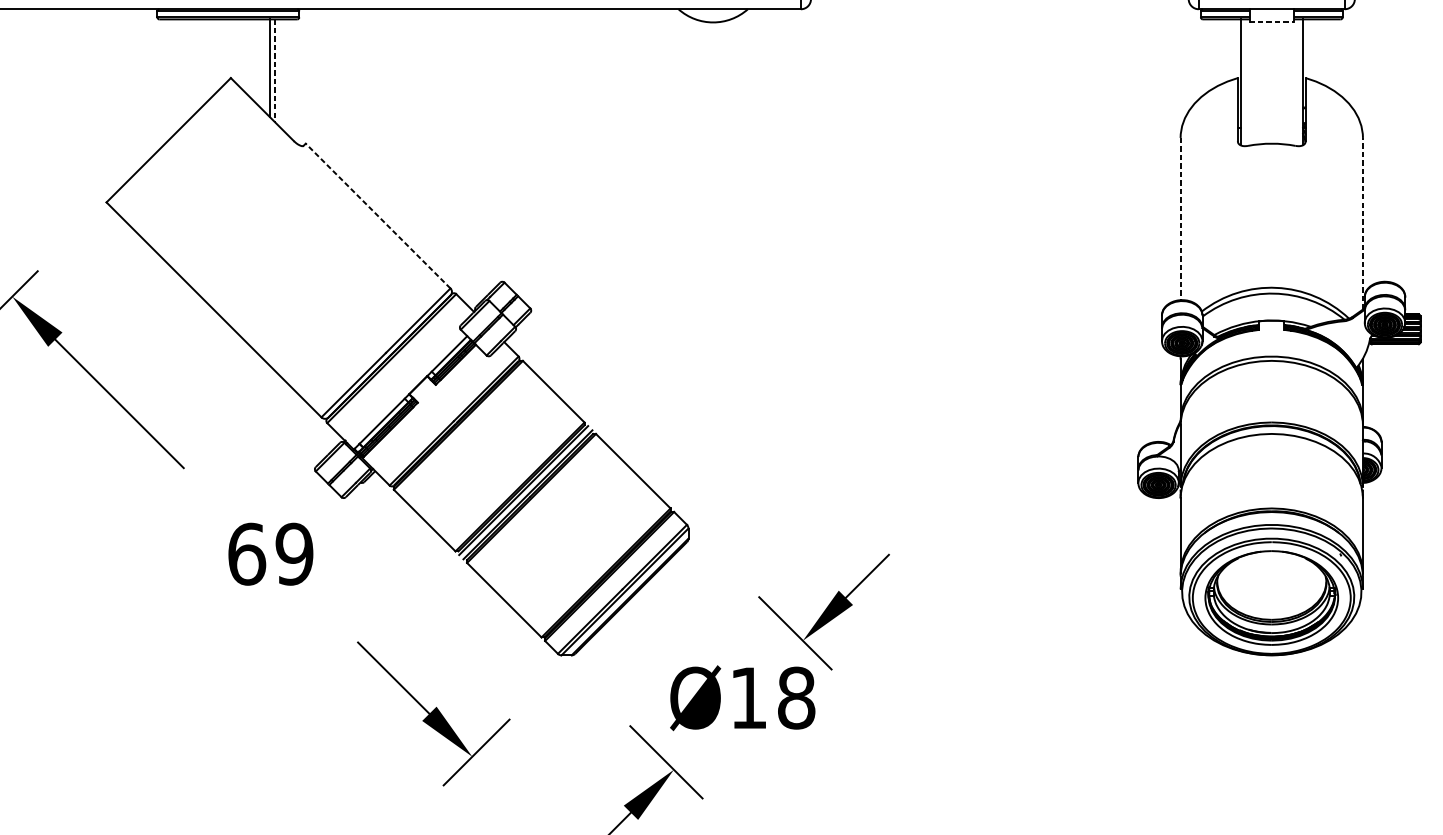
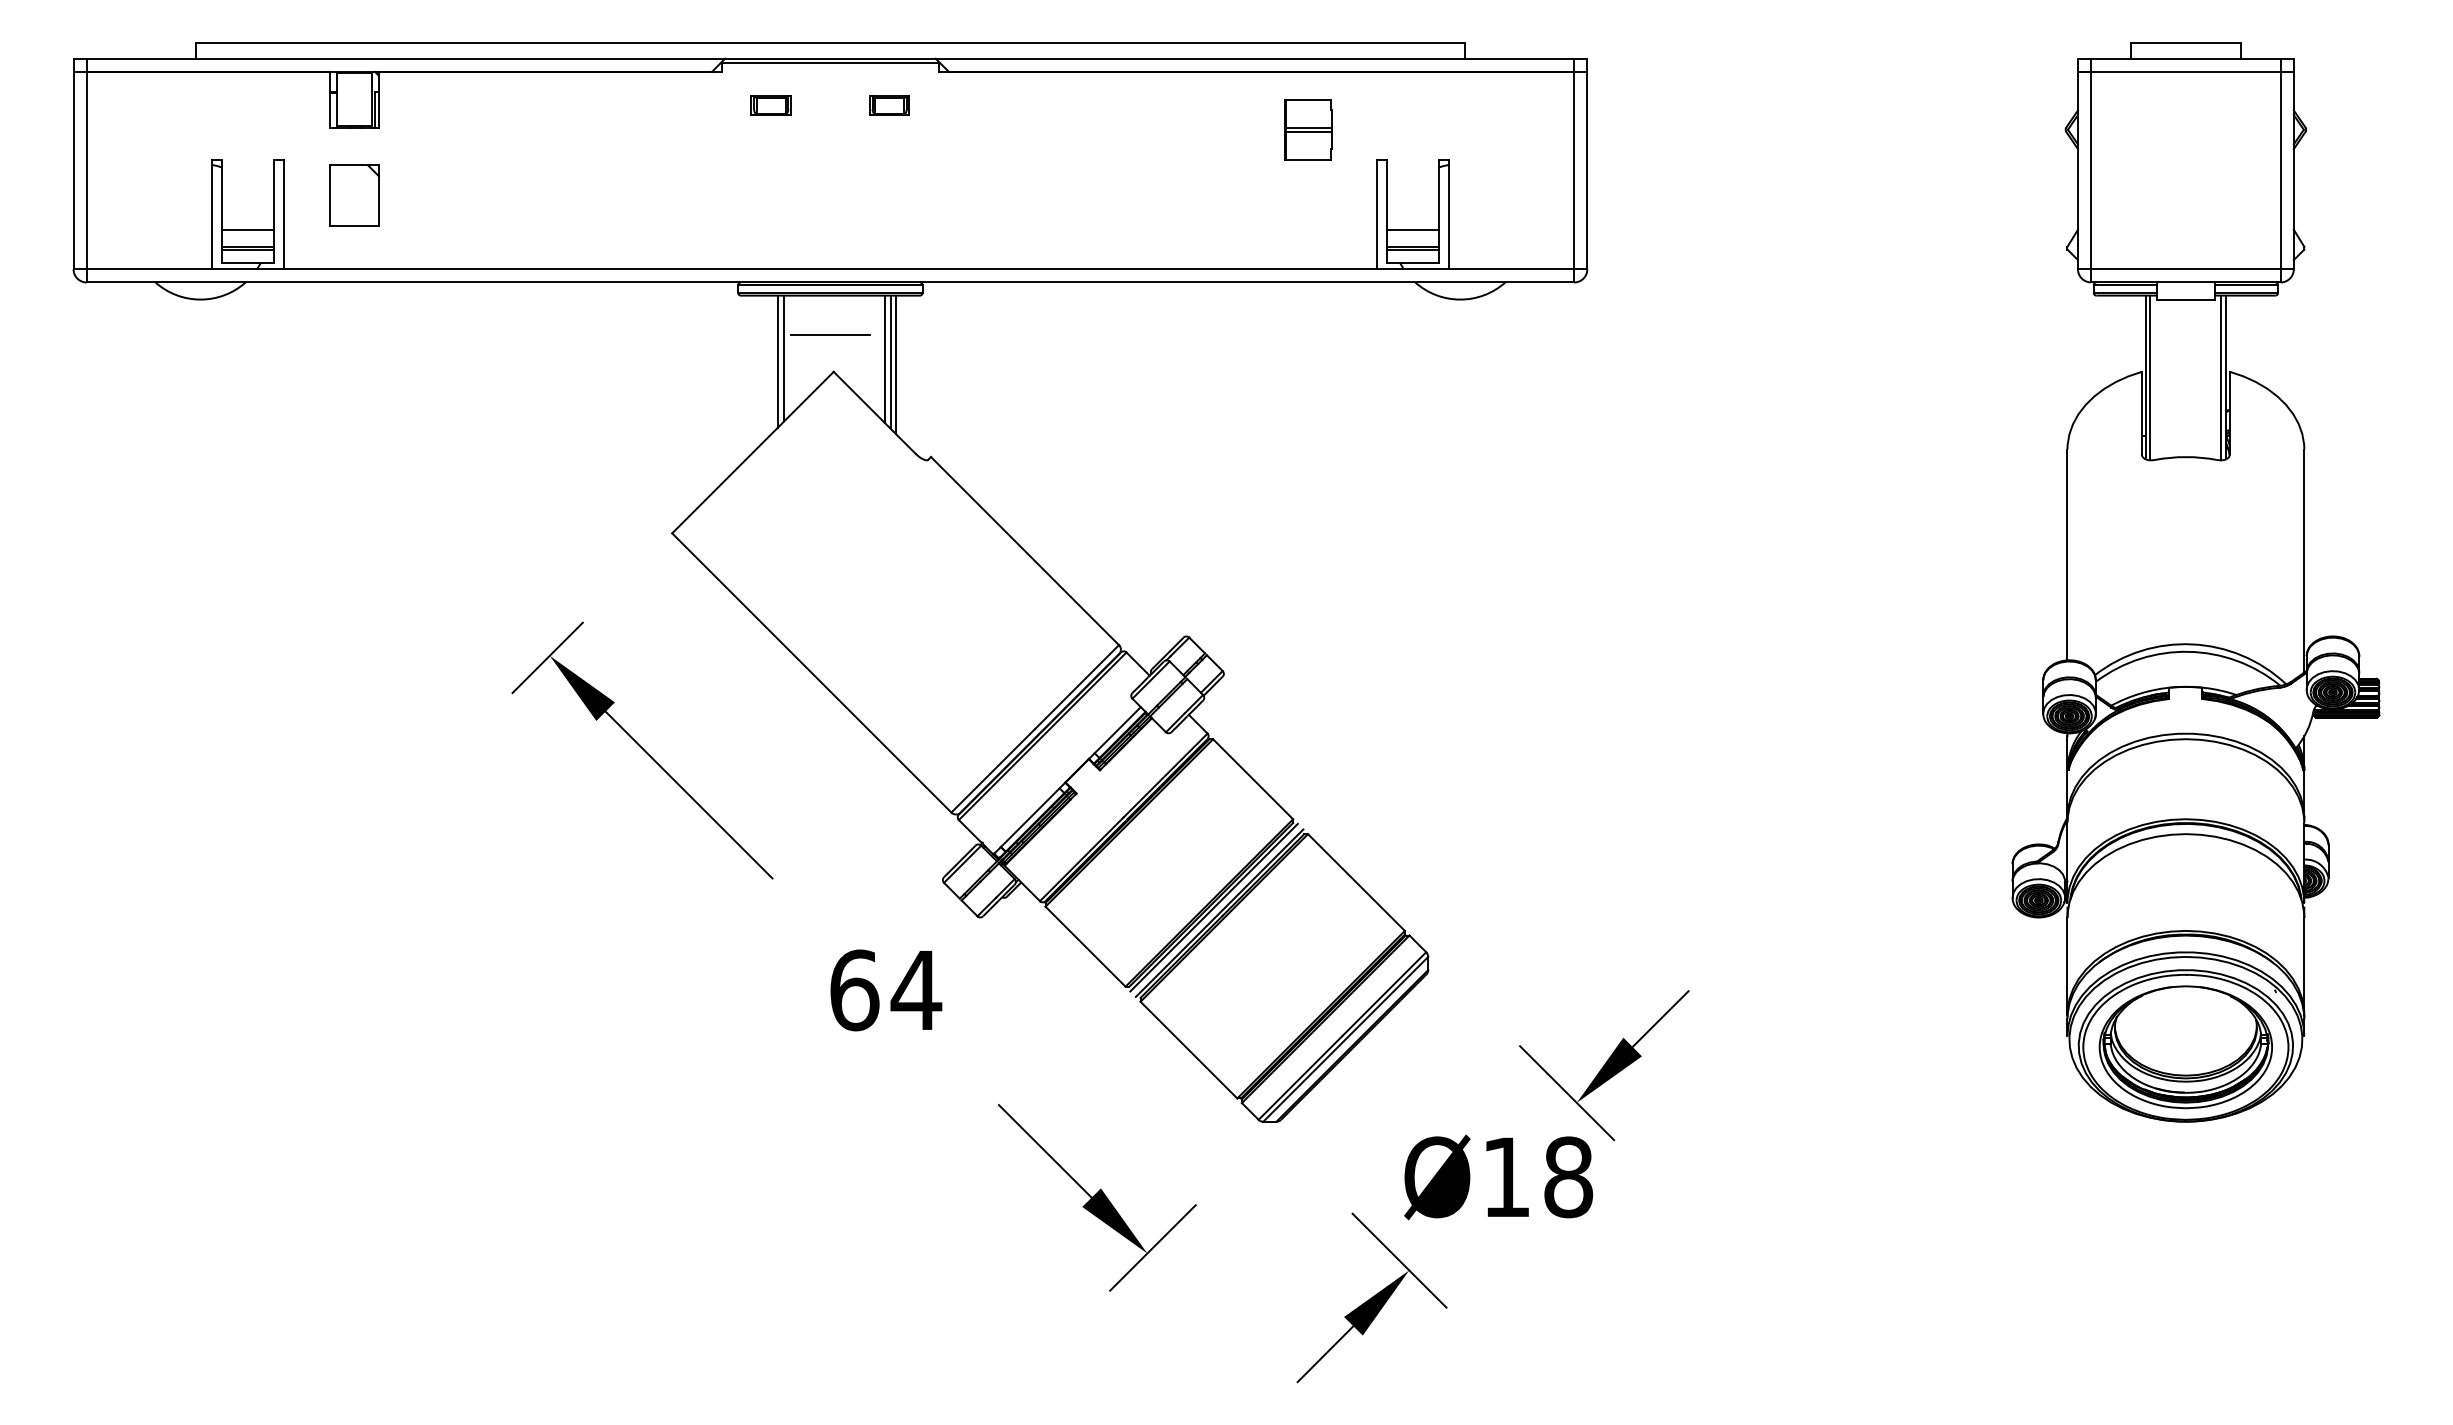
line: (1271, 22) -> (2185, 299), dashed -> solid
line: (227, 50) -> (829, 335), added
line: (192, 67) -> (784, 358), added
line: (187, 70) -> (777, 361), added
line: (274, 70) -> (890, 362), dashed -> solid
line: (279, 72) -> (896, 364), added
line: (1244, 82) -> (2150, 377), added
line: (1299, 82) -> (2221, 377), added
line: (378, 216) -> (1025, 551), dashed -> solid
line: (1180, 219) -> (2067, 555), dashed -> solid
line: (1363, 223) -> (2304, 560), dashed -> solid
text: (294, 554) -> (916, 990), 69 -> 64

